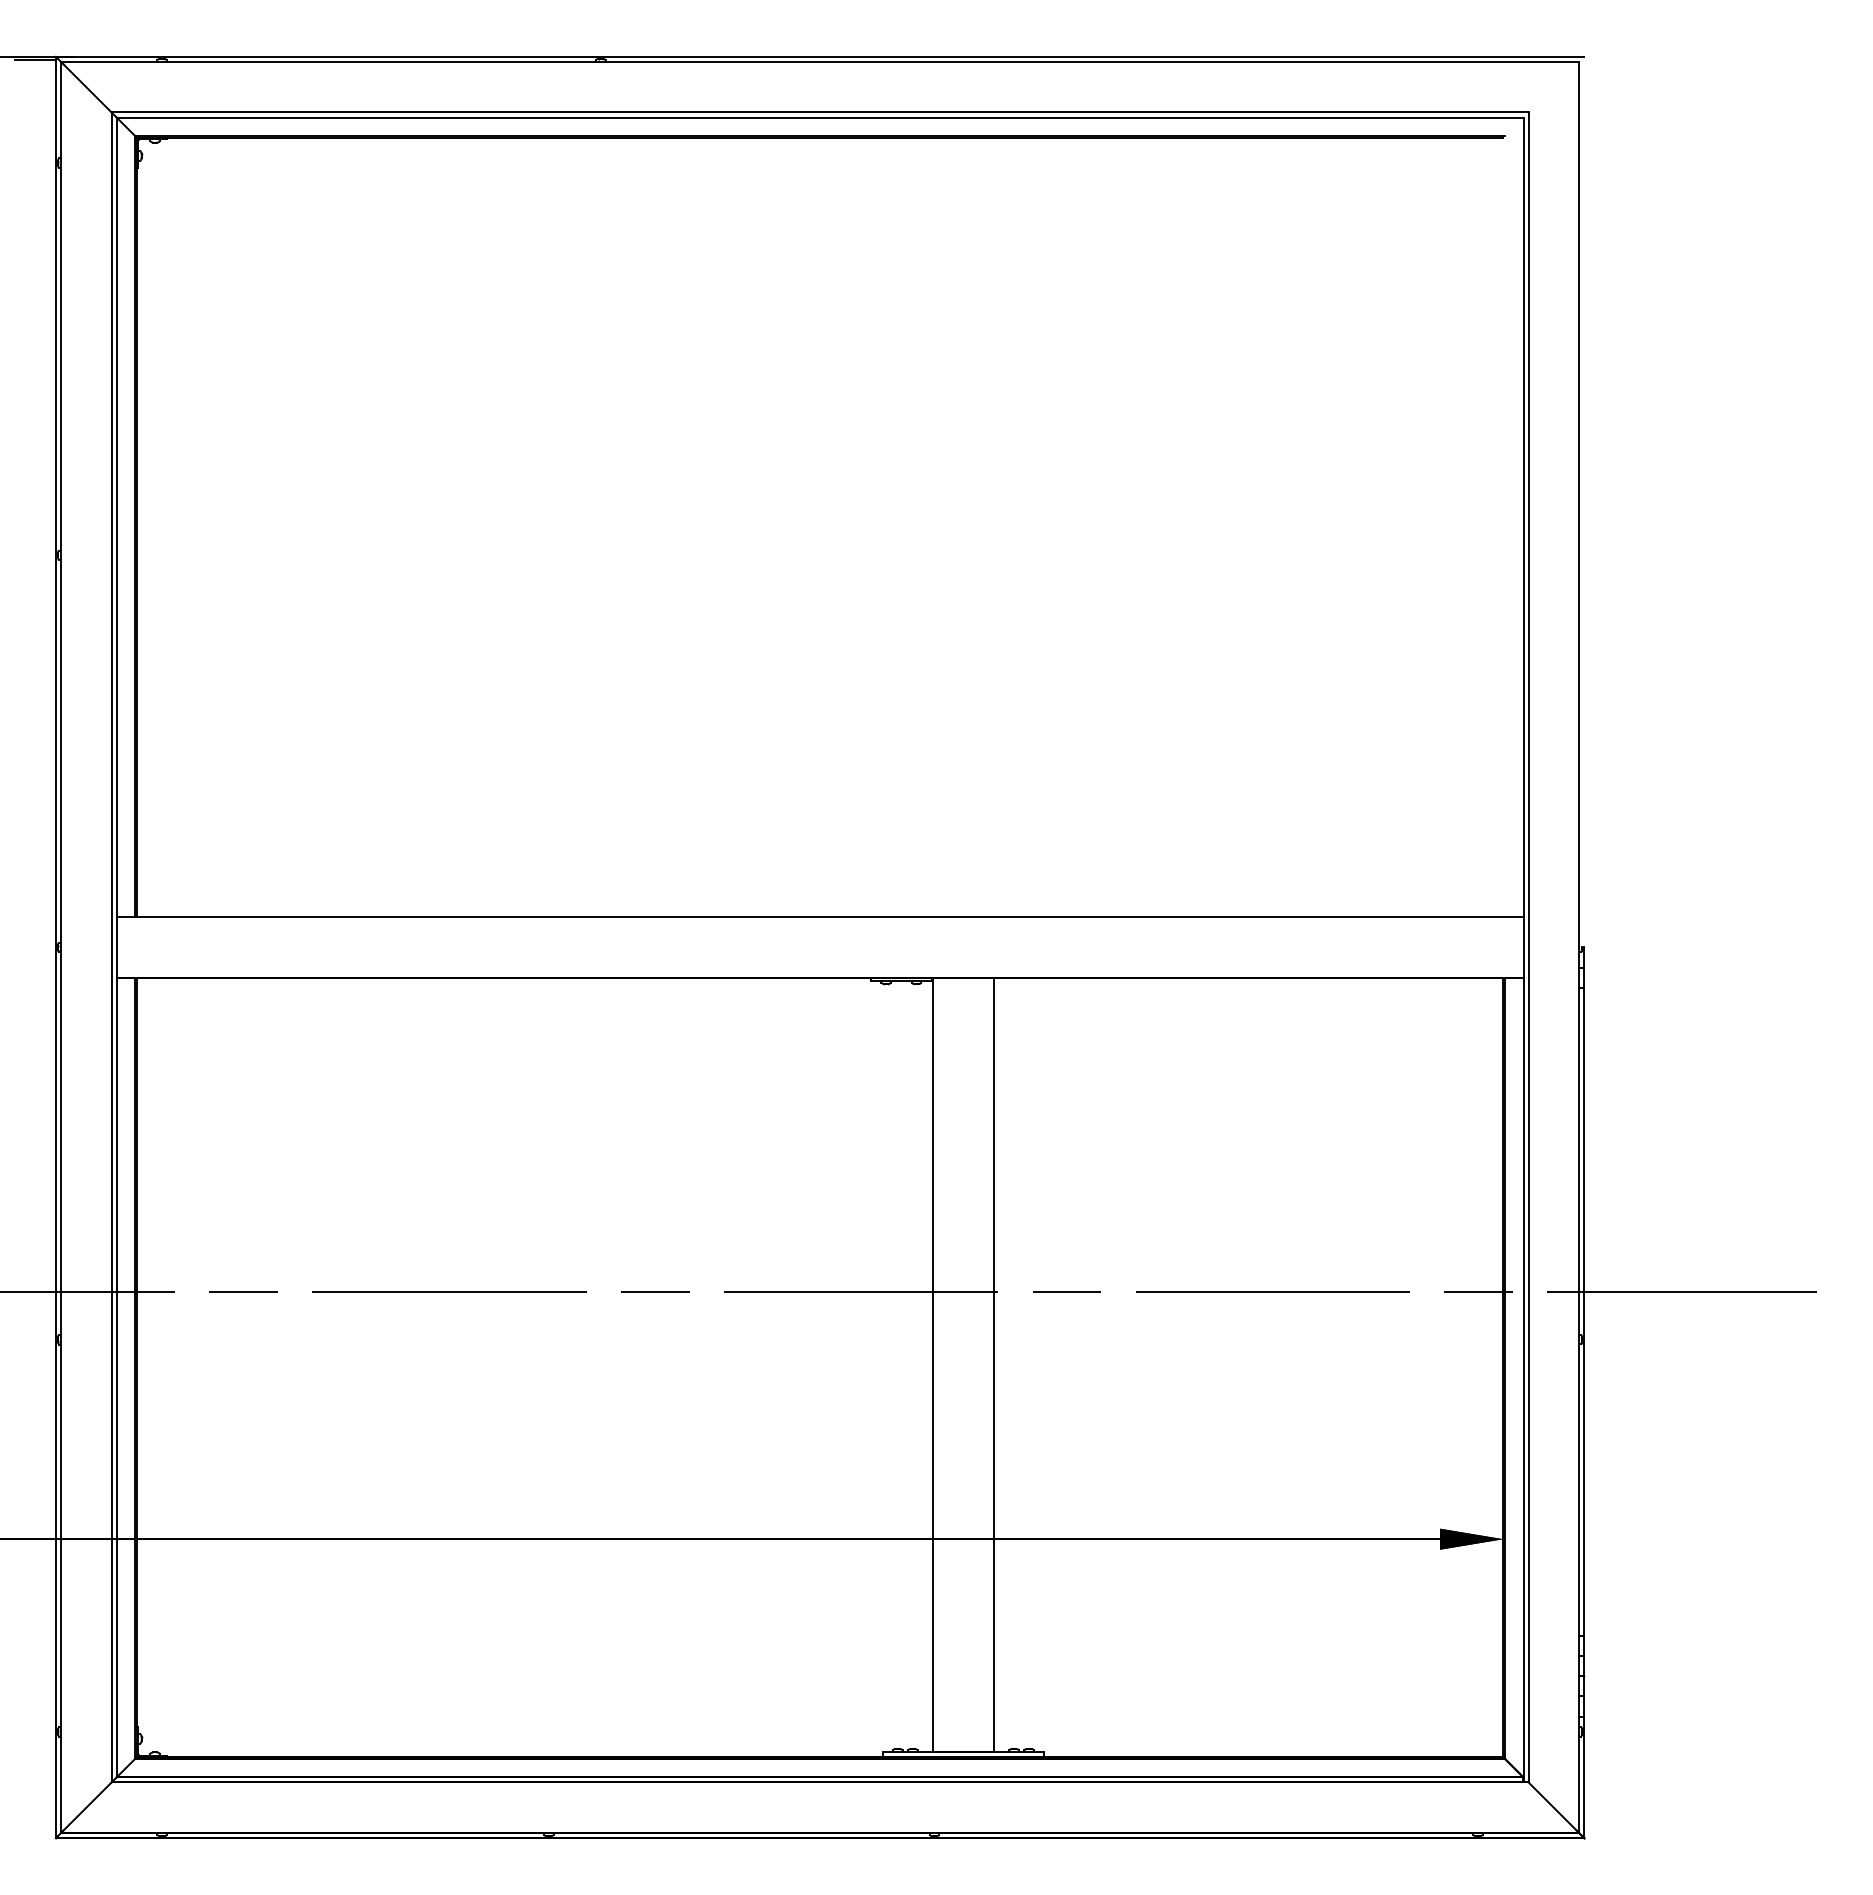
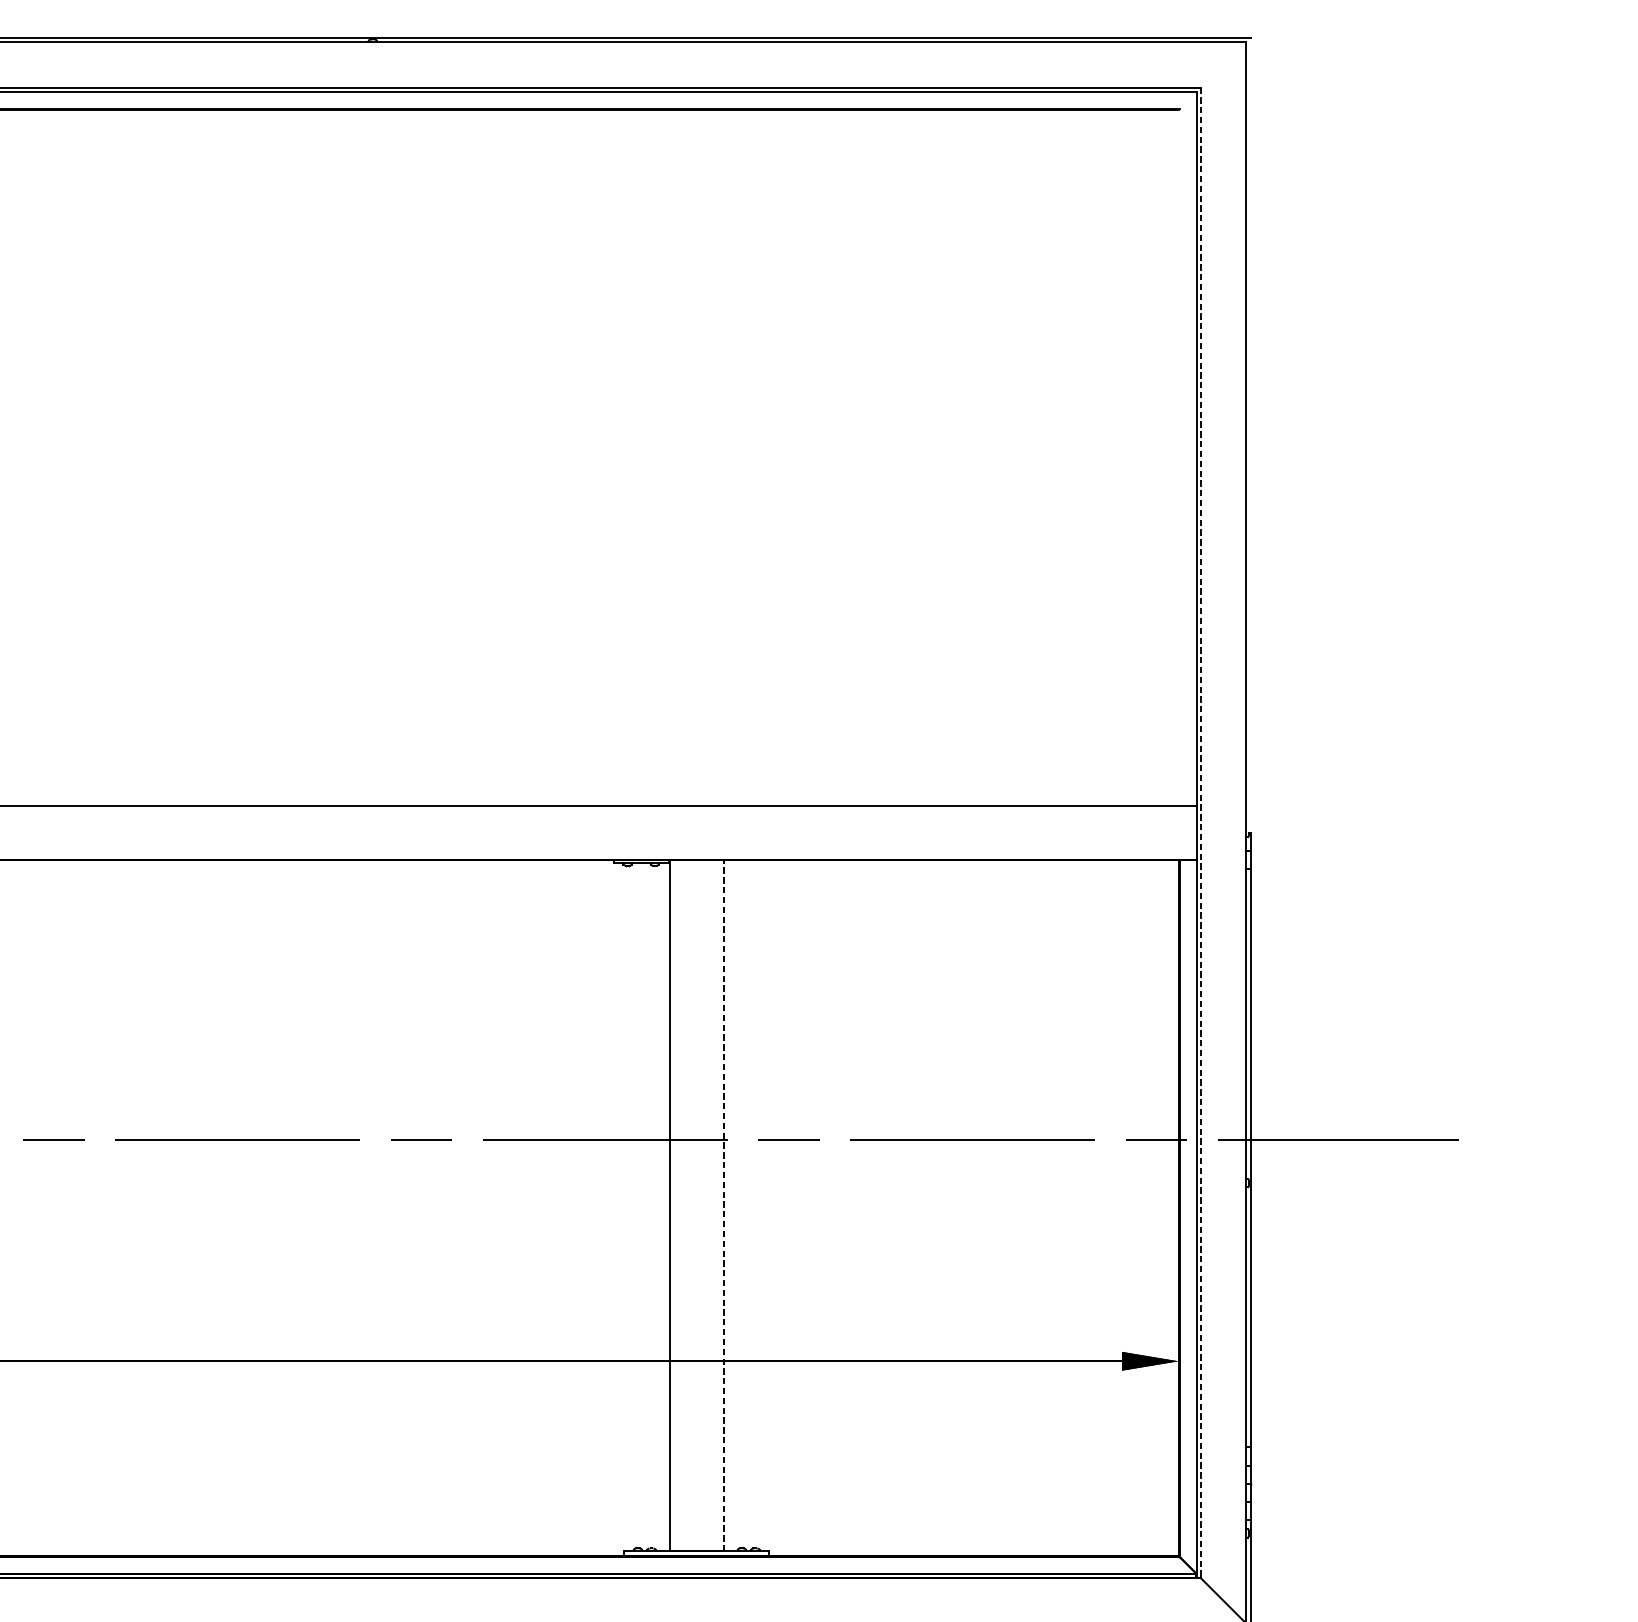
line: (1528, 947) -> (1201, 833), solid -> dashed
line: (993, 1364) -> (723, 1205), solid -> dashed

